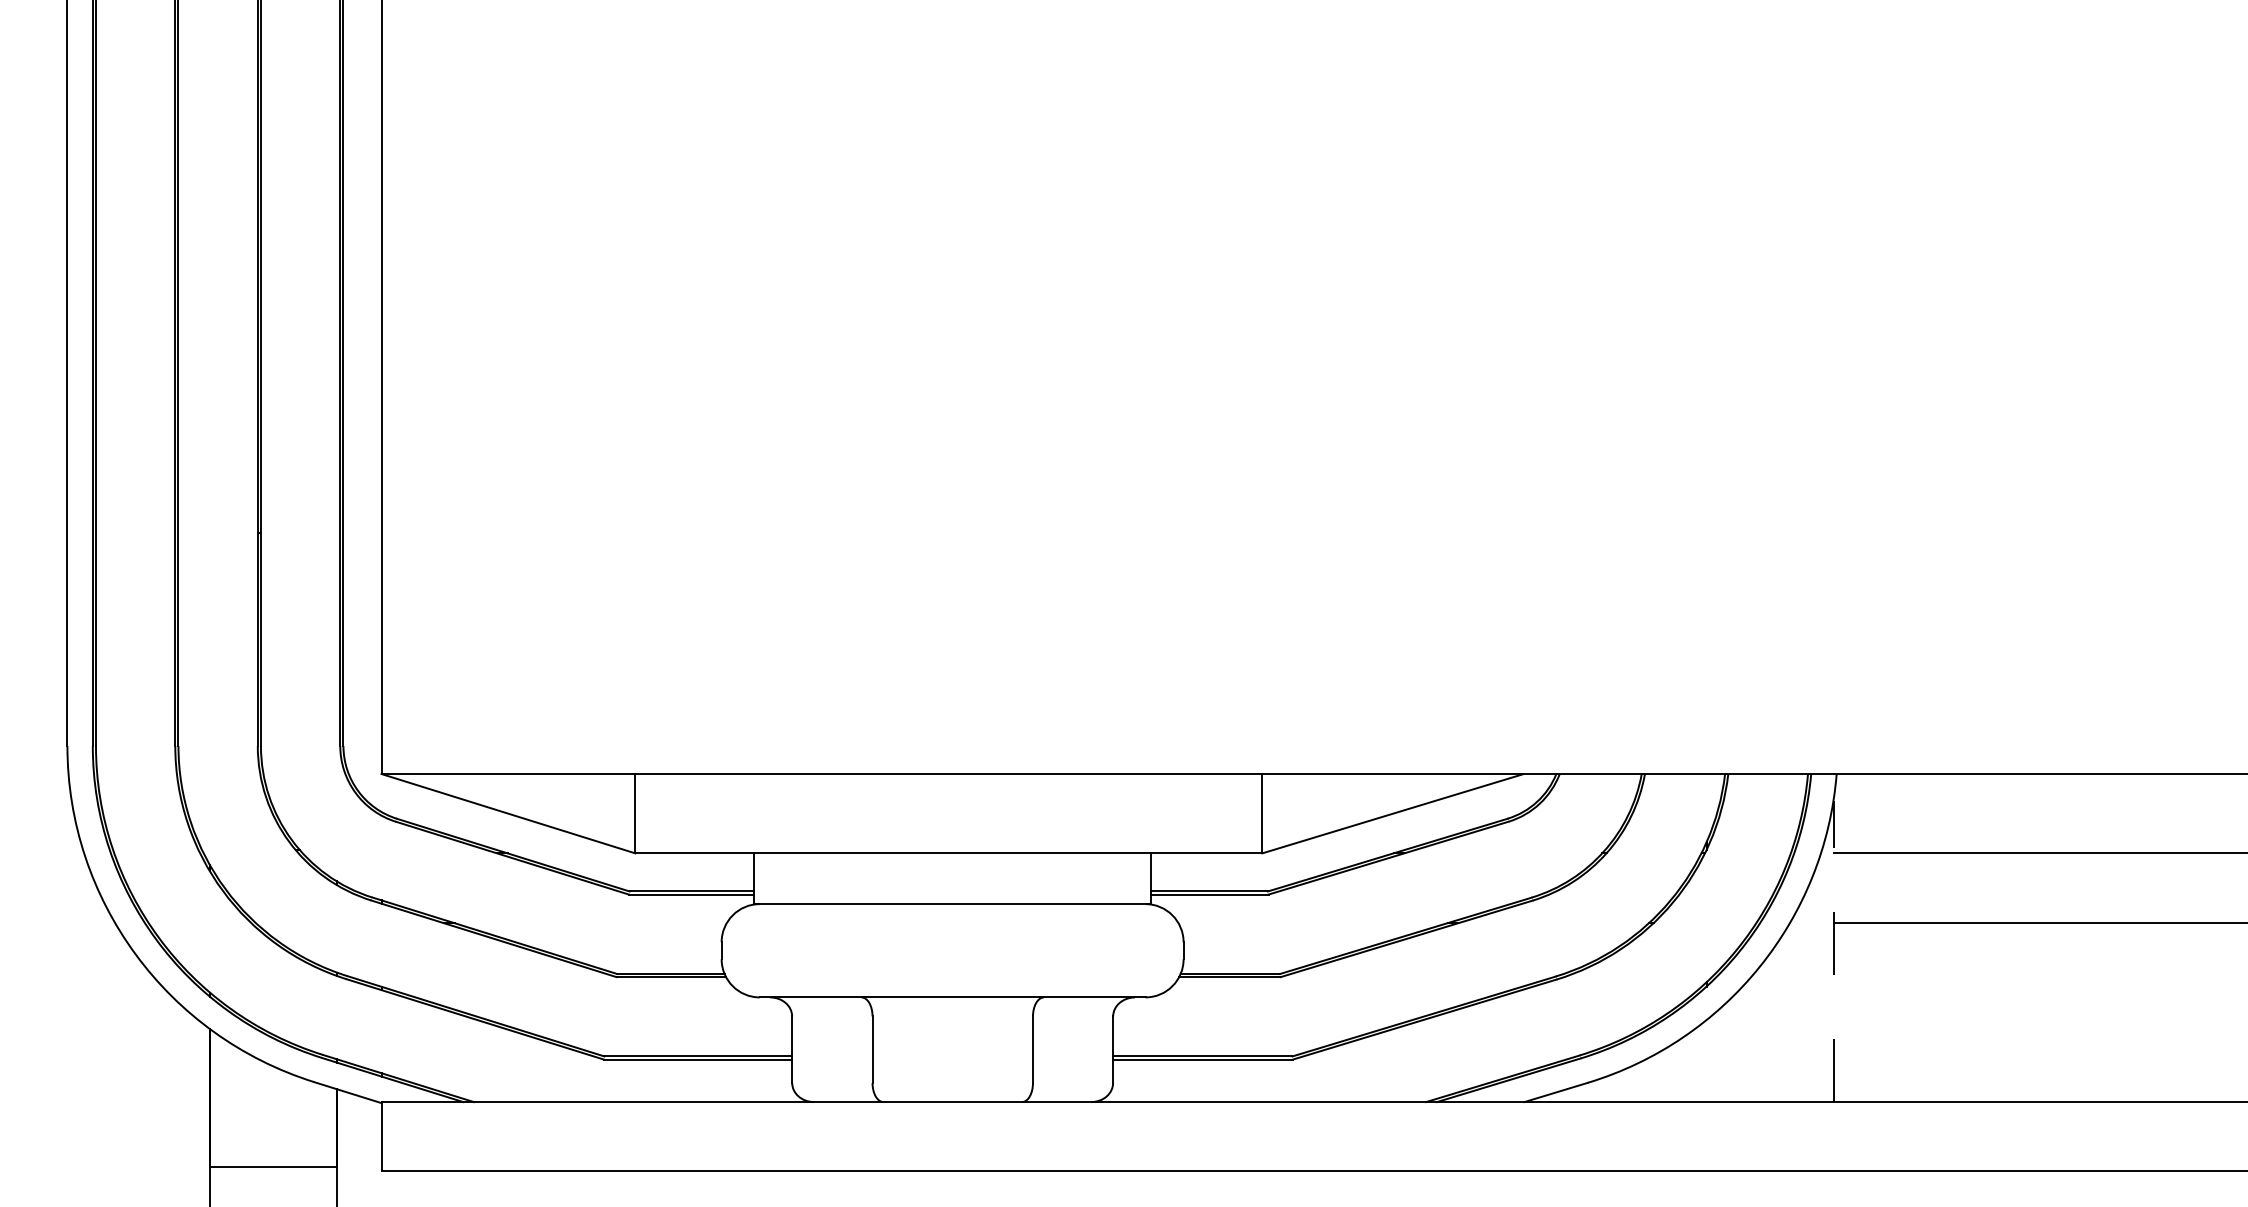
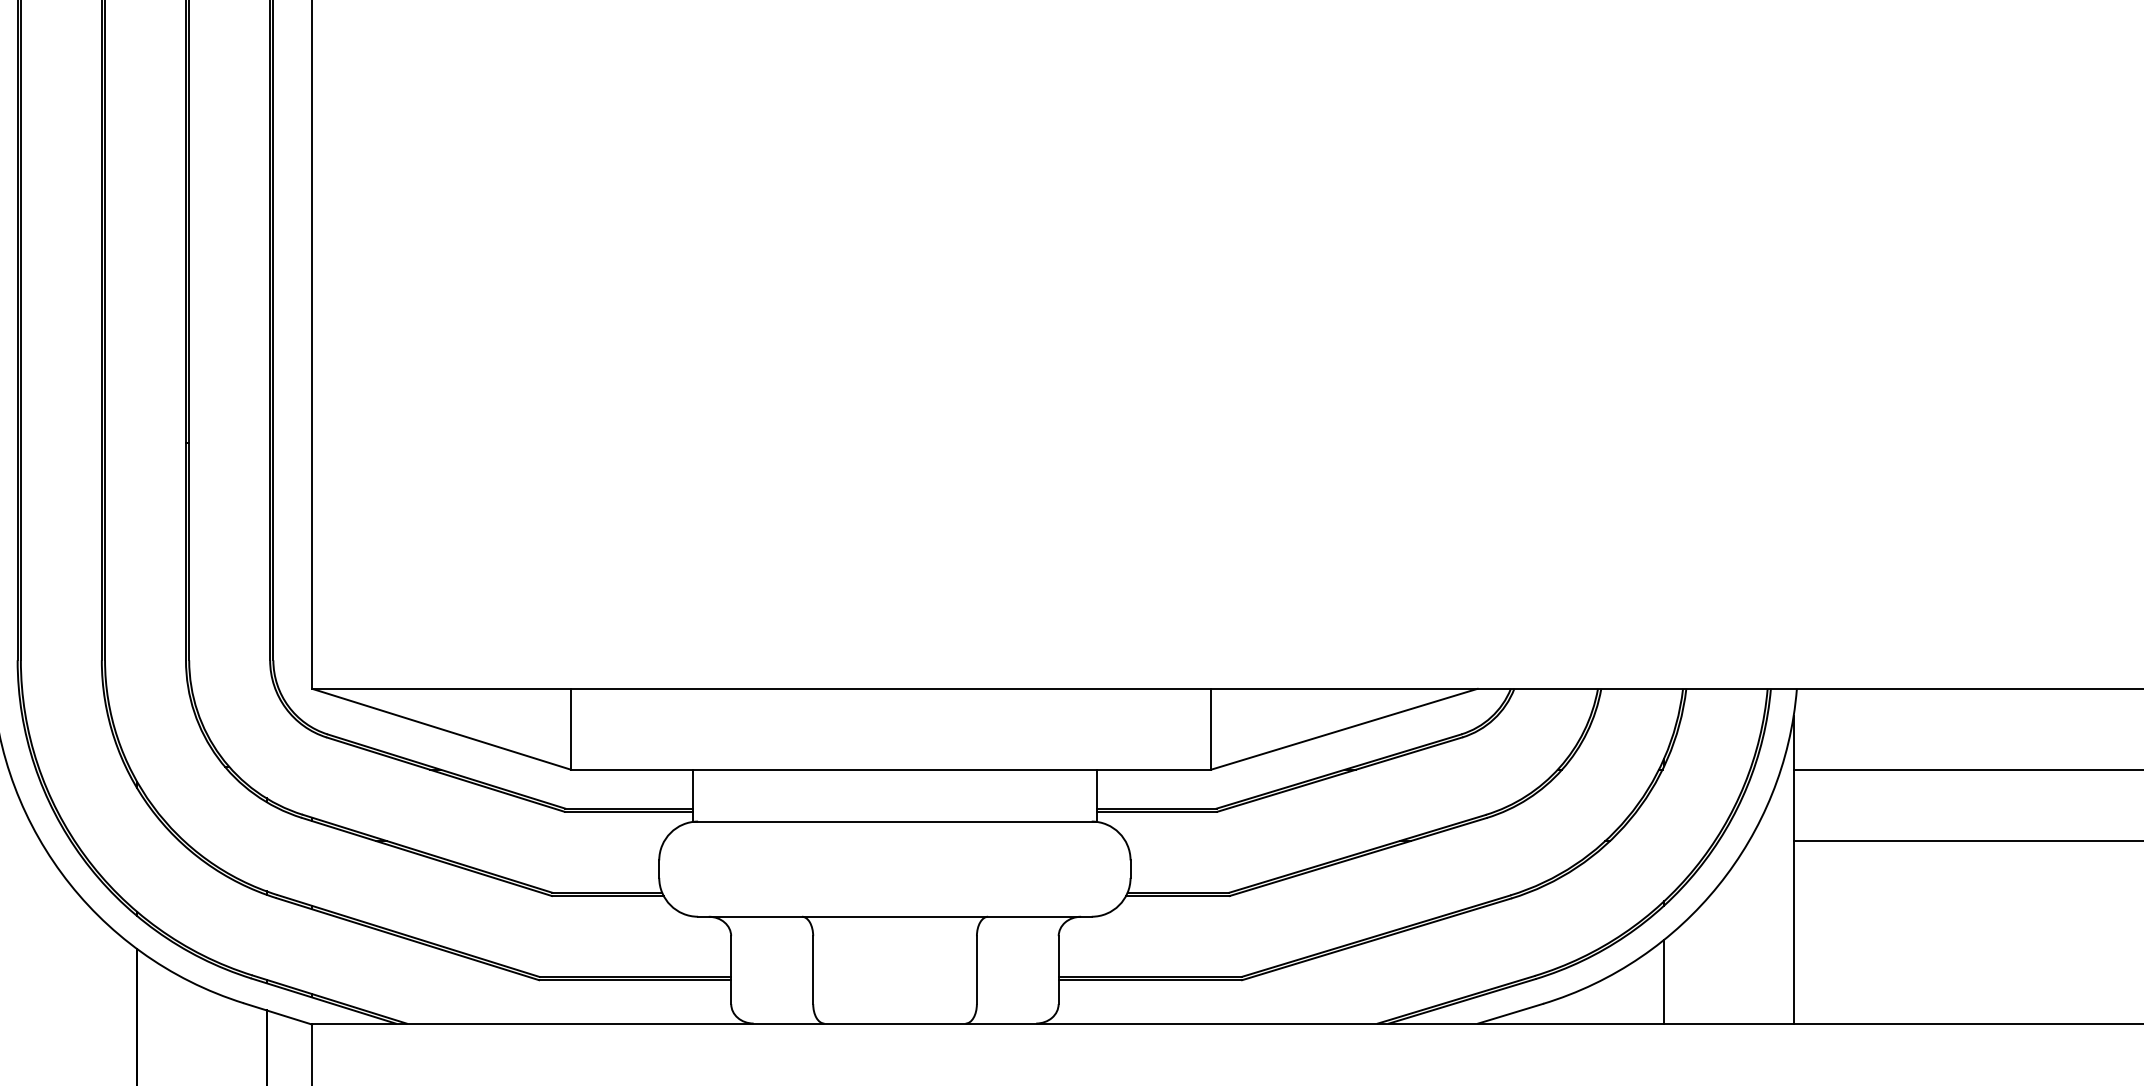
line: (1833, 951) -> (1793, 869), dashed -> solid
line: (1706, 1061) -> (1664, 982), added

